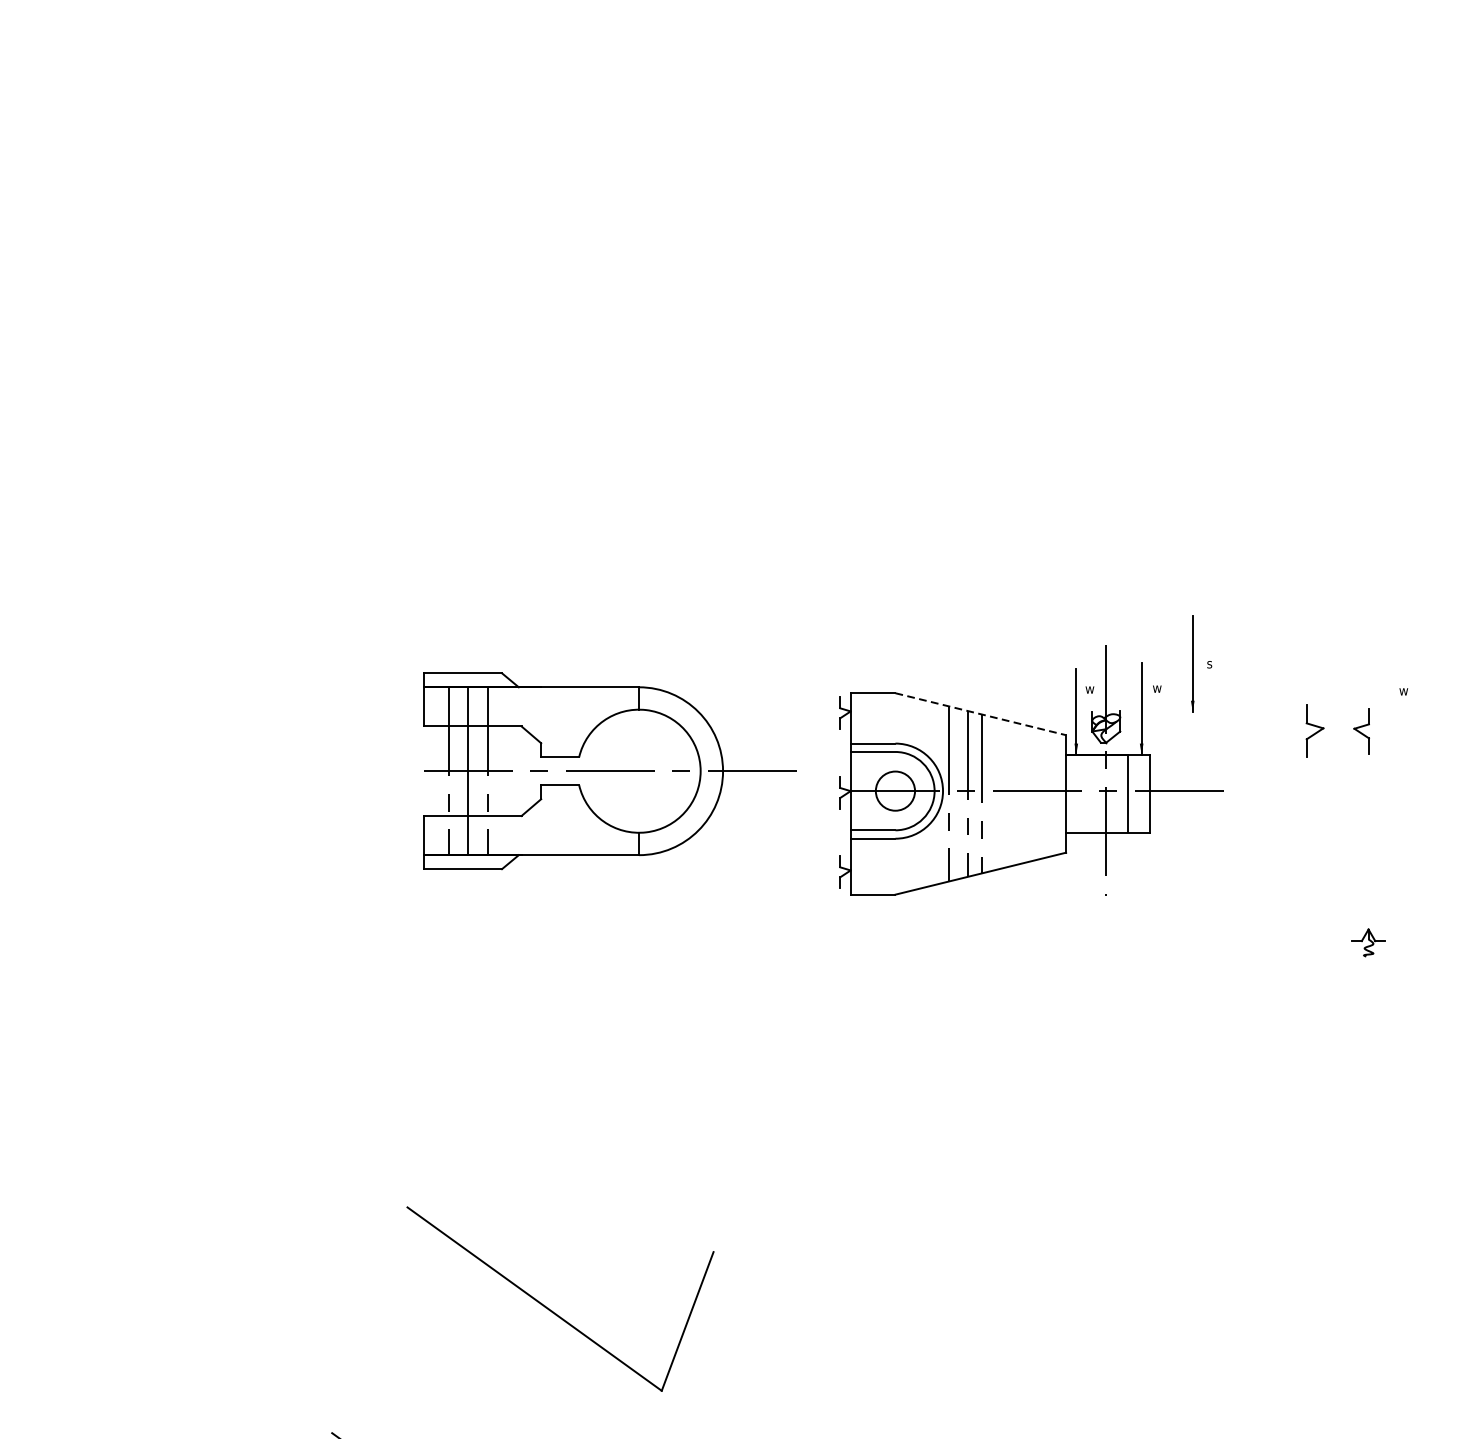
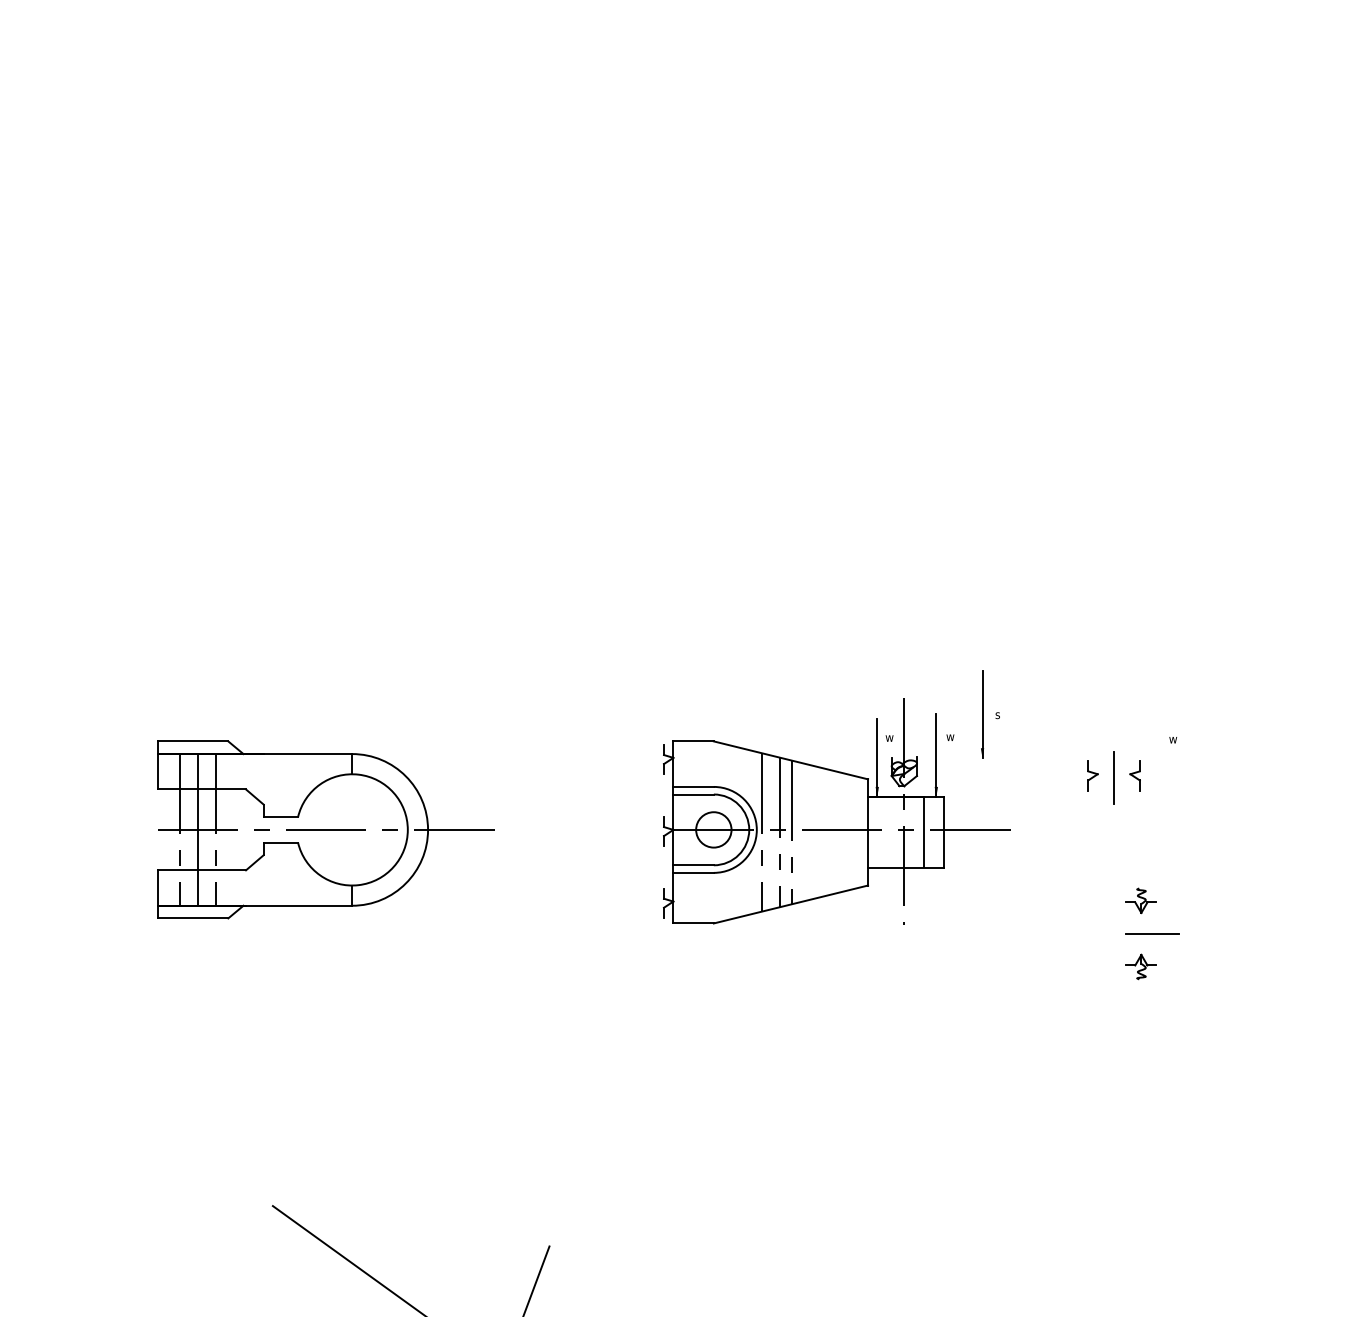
line: (981, 714) -> (791, 760), dashed -> solid
part: (1314, 730) -> (1092, 775), size x0.62
part: (1360, 730) -> (1134, 775), size x0.71
line: (1338, 733) -> (1114, 777), added
part: (609, 770) -> (325, 829), moved
part: (1367, 869) -> (1140, 900), added
line: (1380, 905) -> (1152, 933), added

